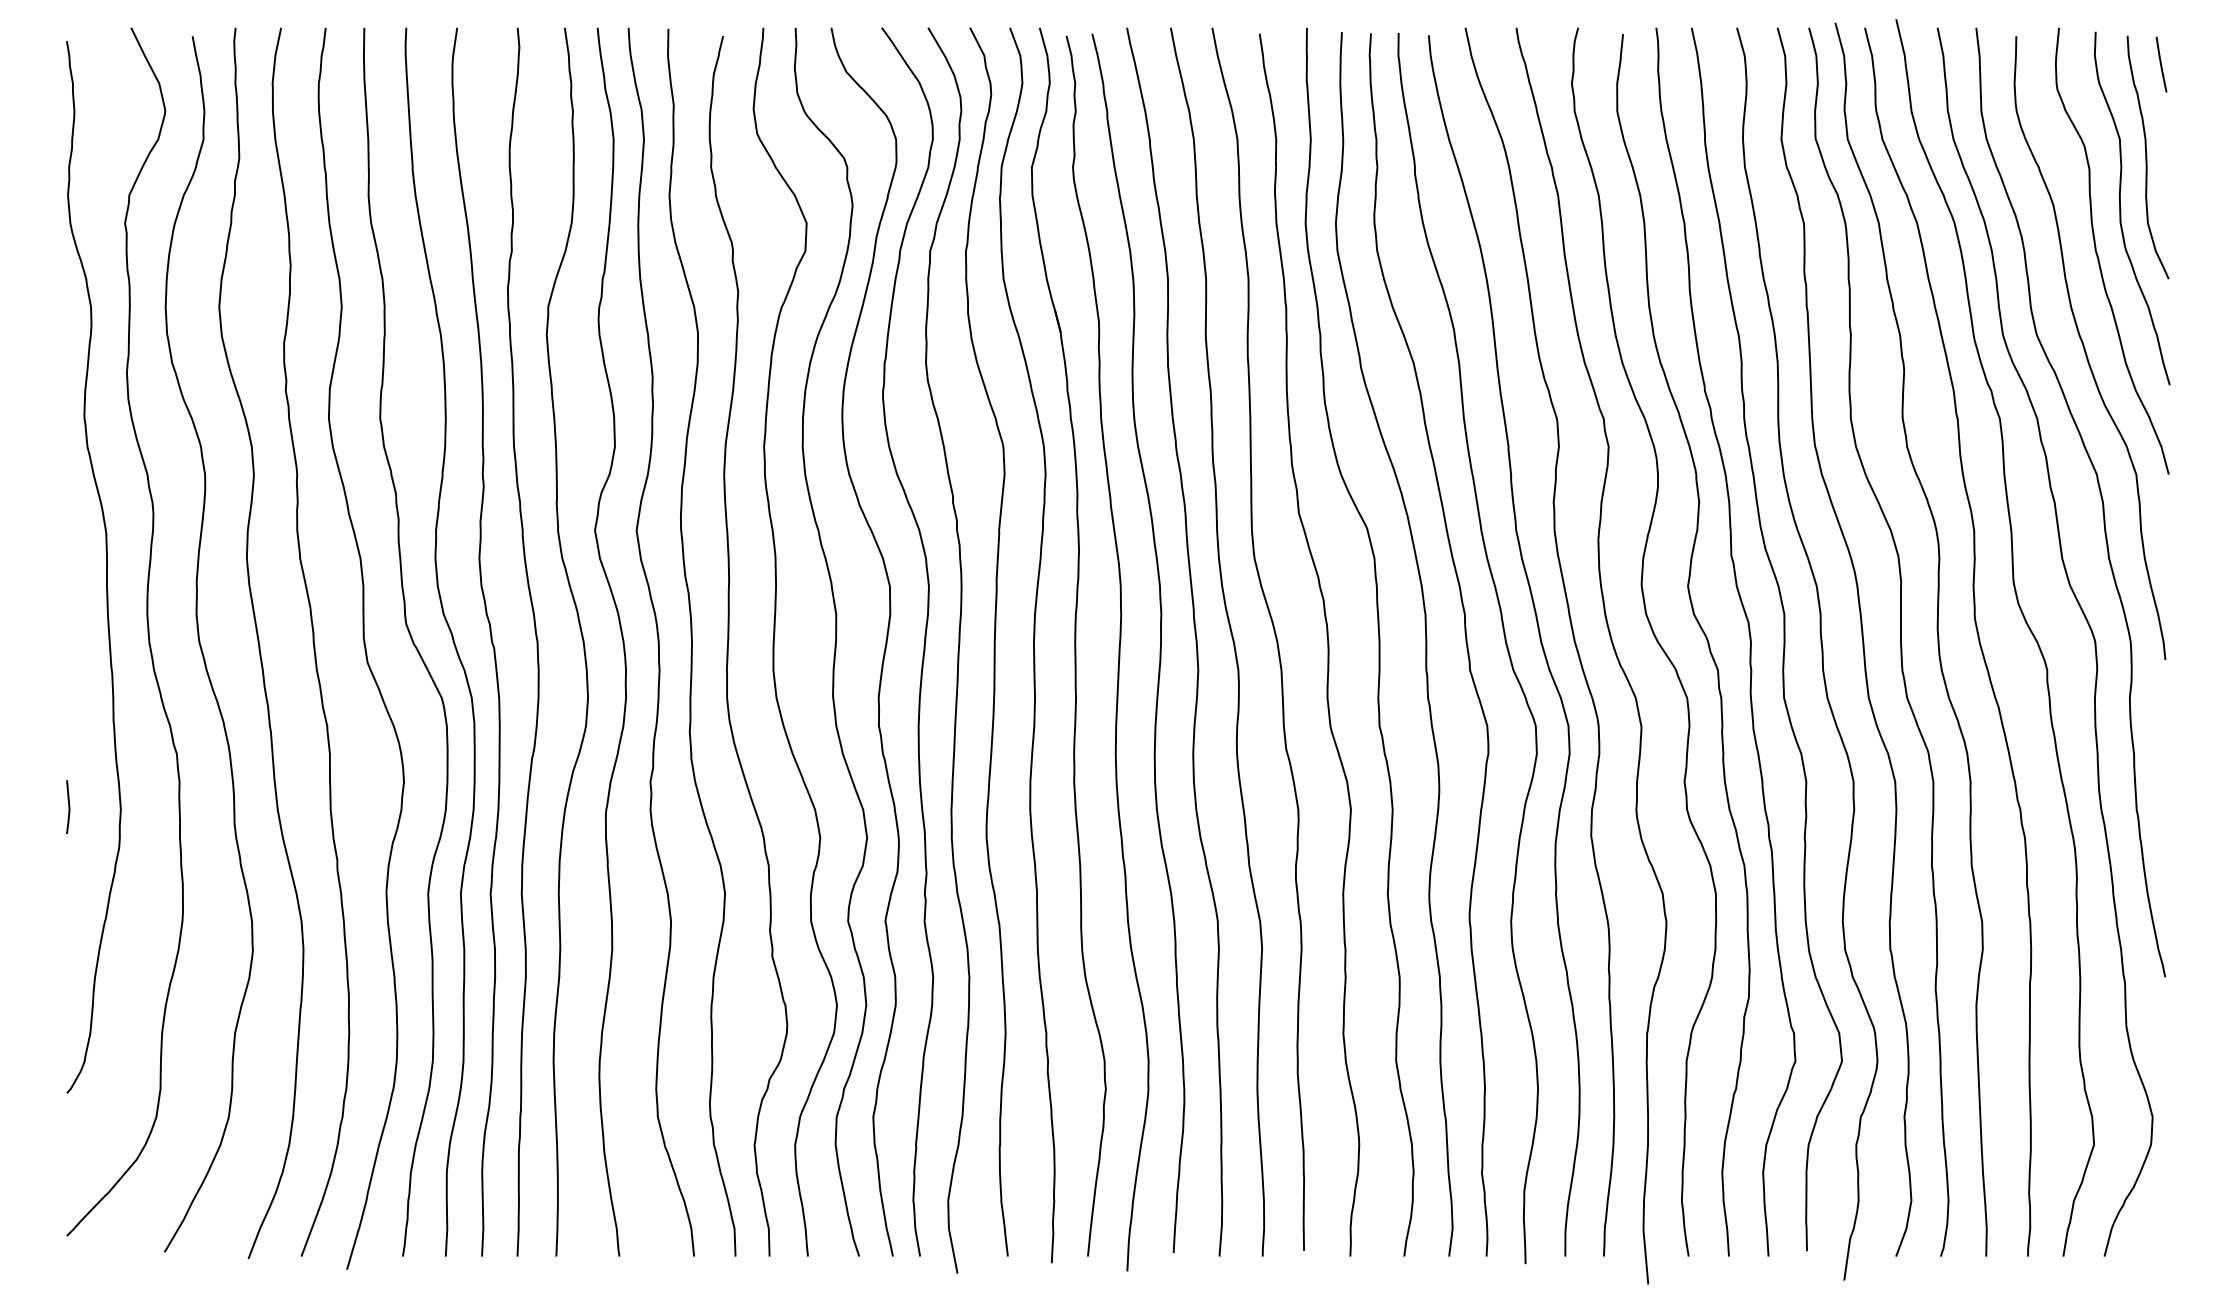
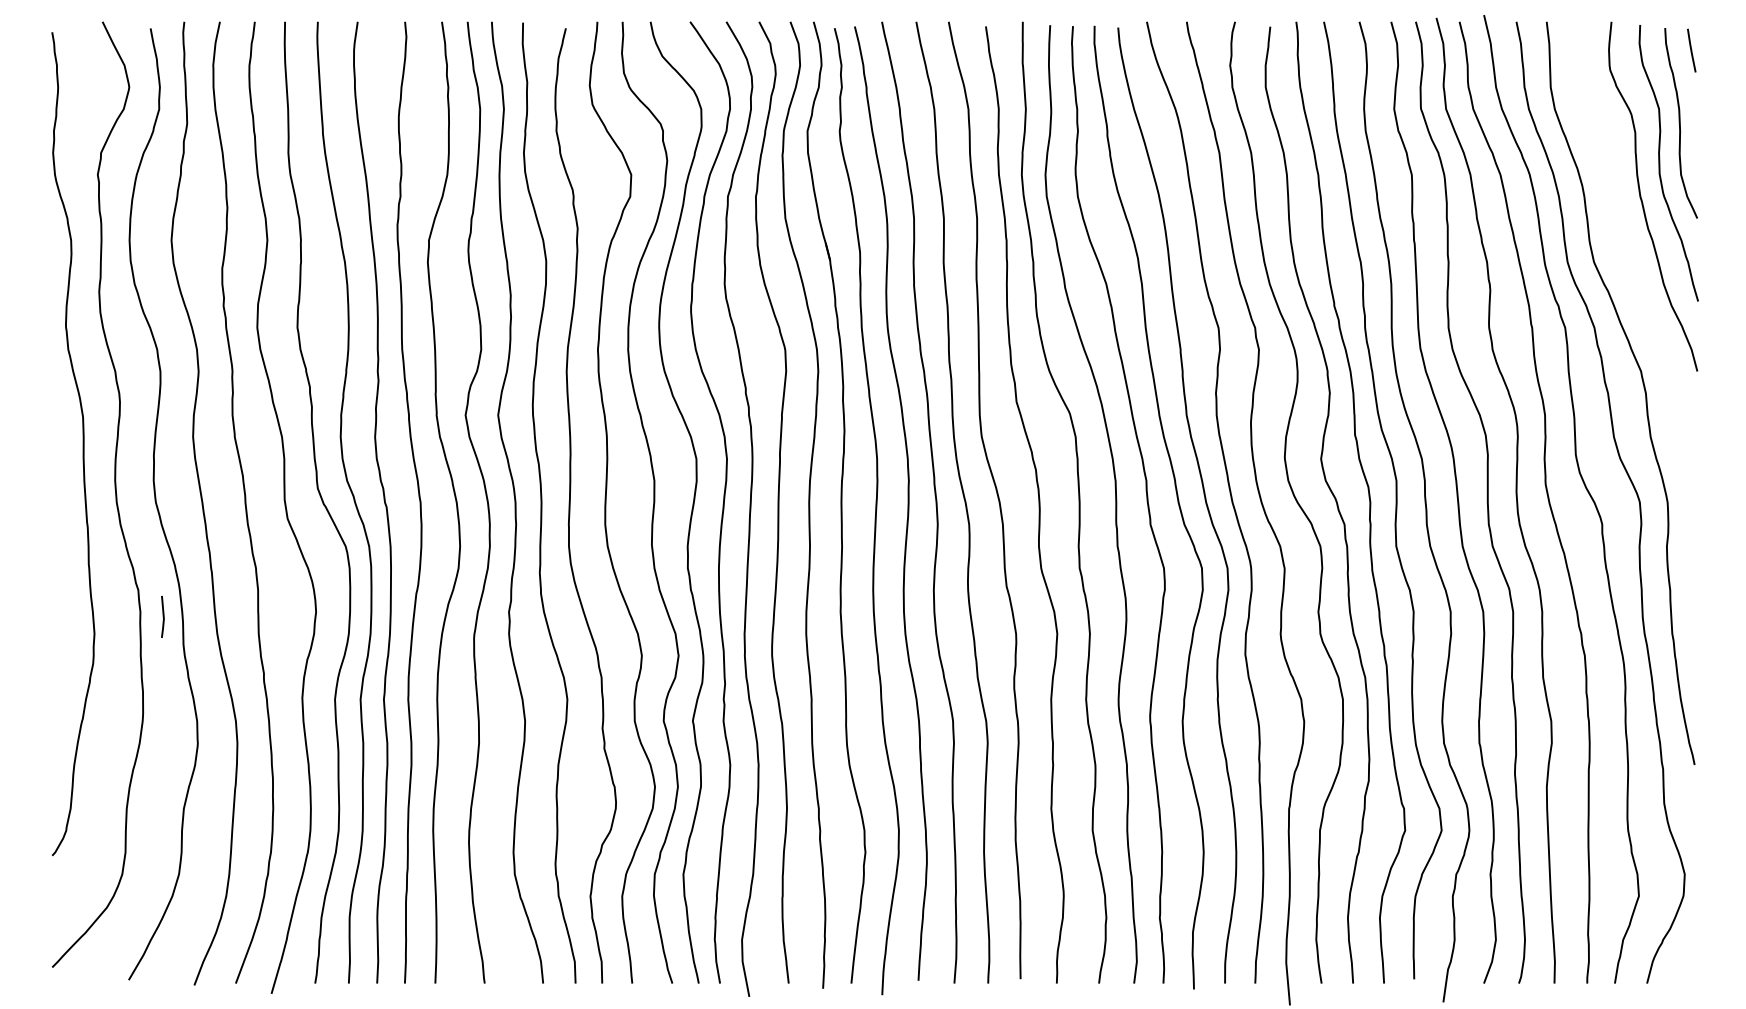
curve: (2085, 348) -> (1632, 272), removed
line: (68, 806) -> (163, 616), moved

